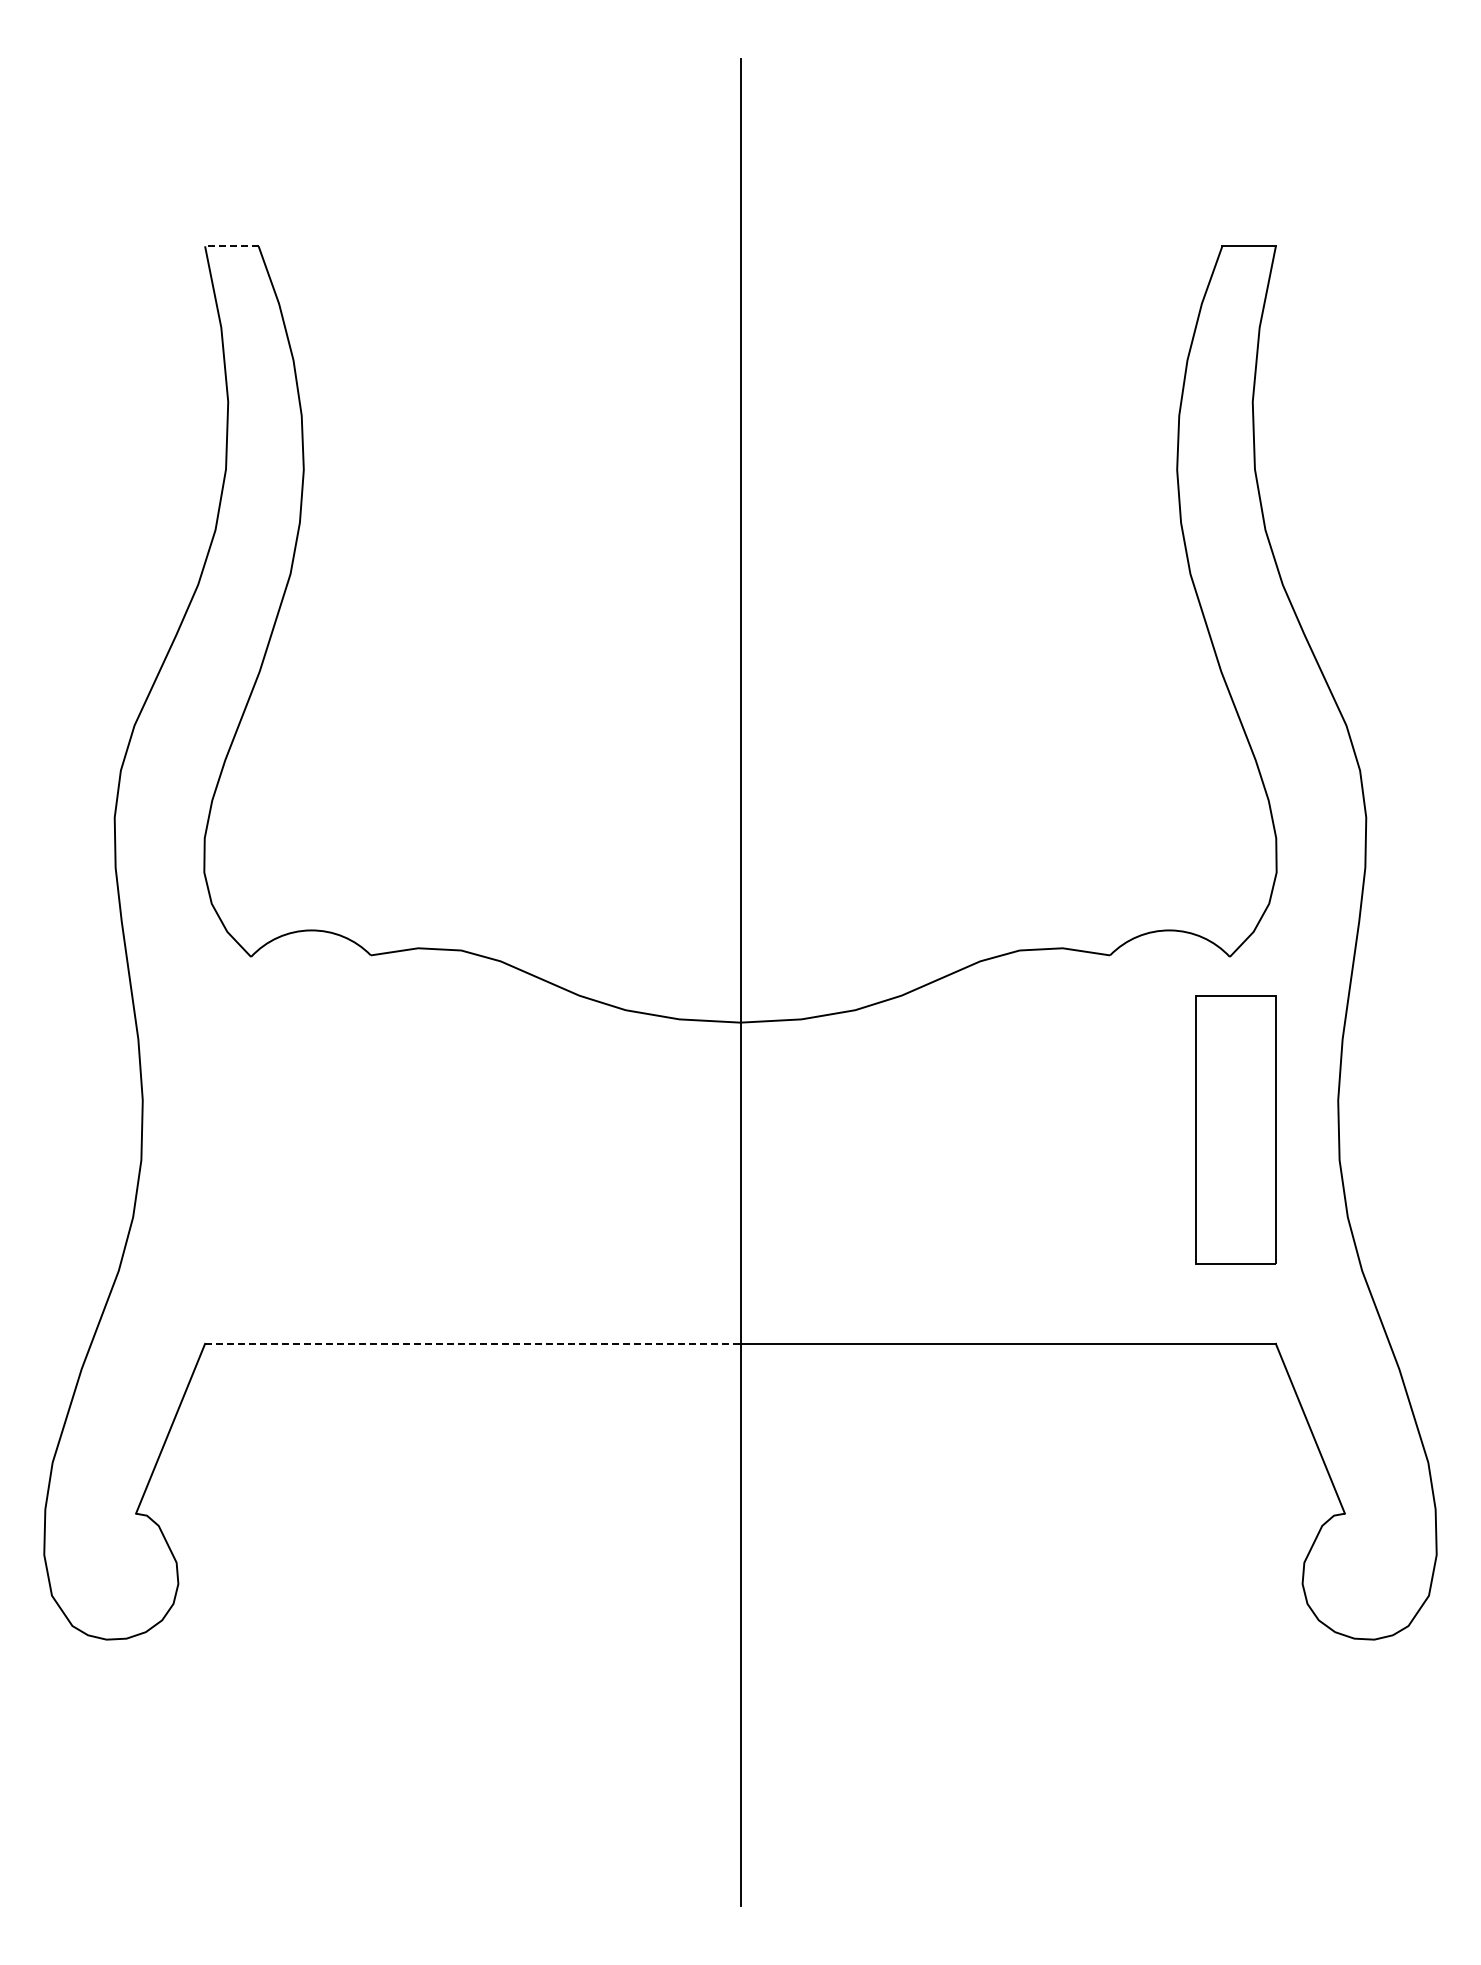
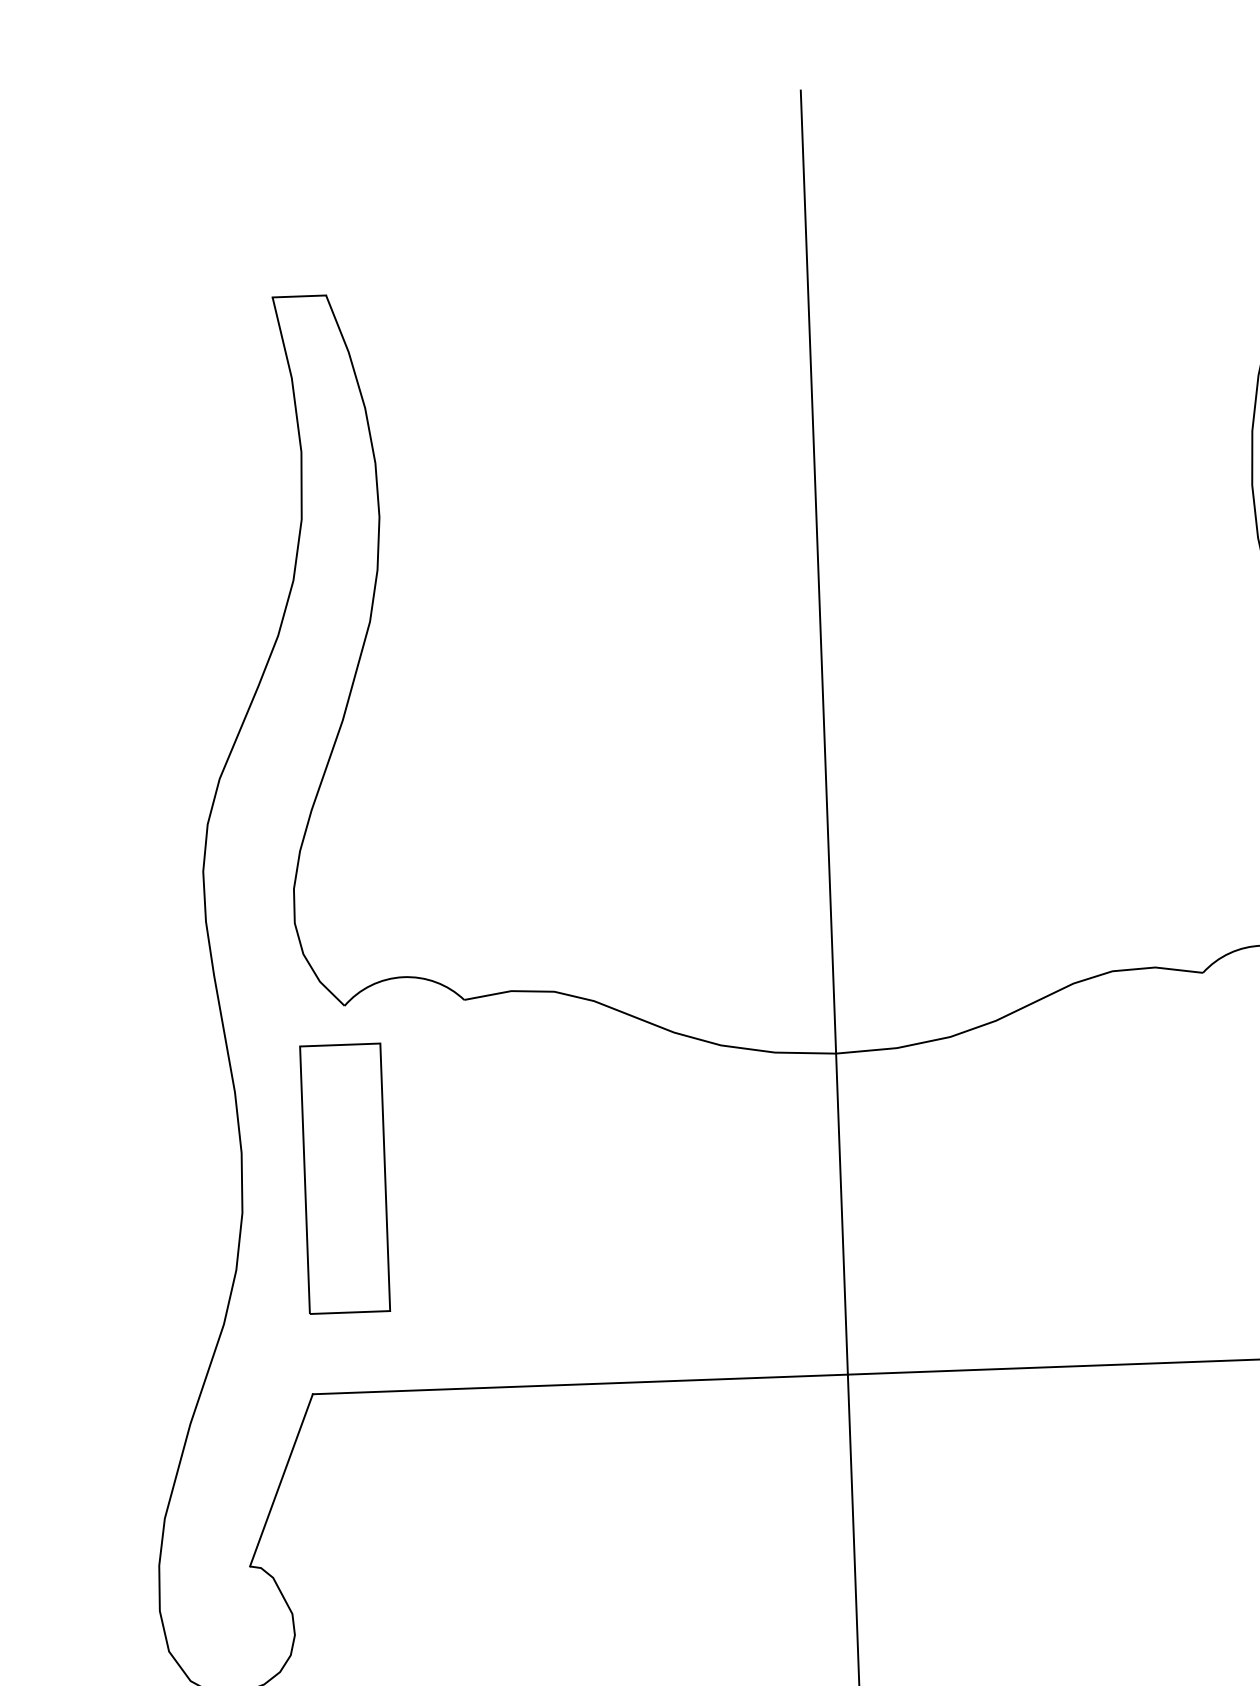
line: (231, 246) -> (299, 296), dashed -> solid
part: (244, 1129) -> (344, 1178), added
line: (472, 1343) -> (580, 1384), dashed -> solid

